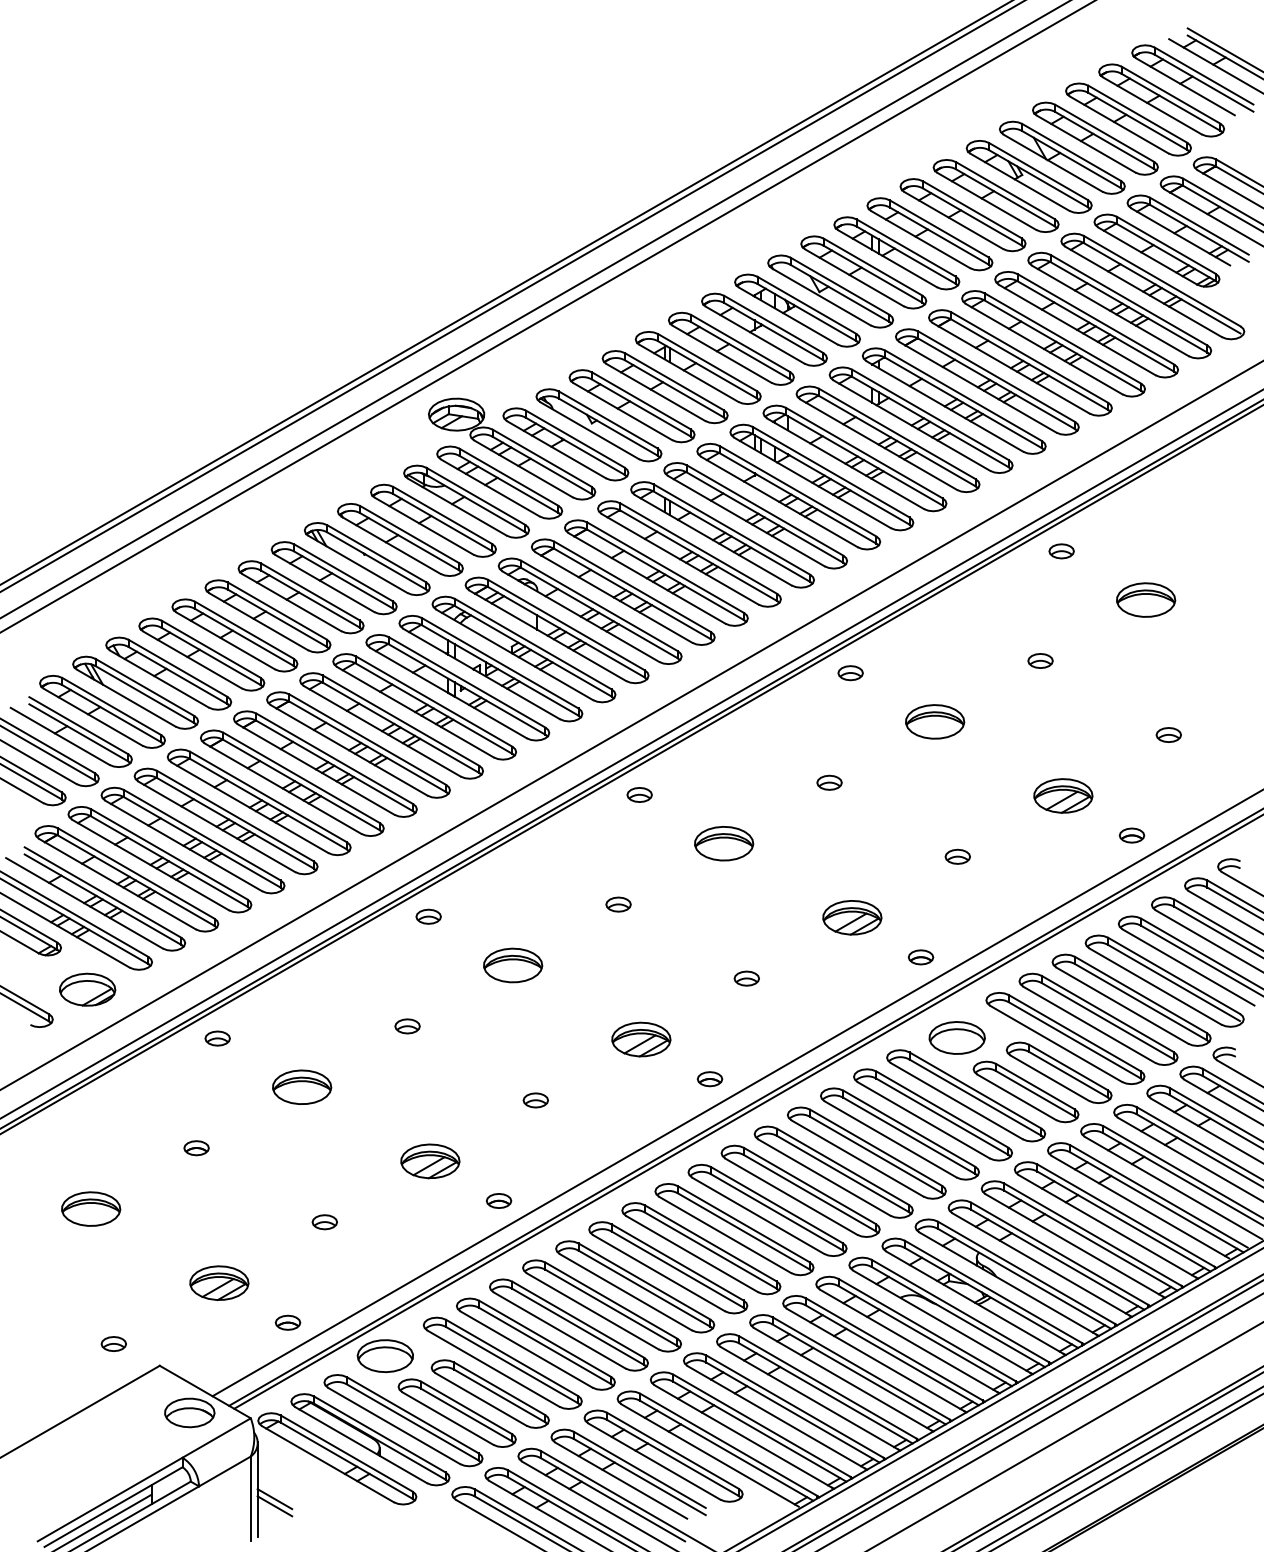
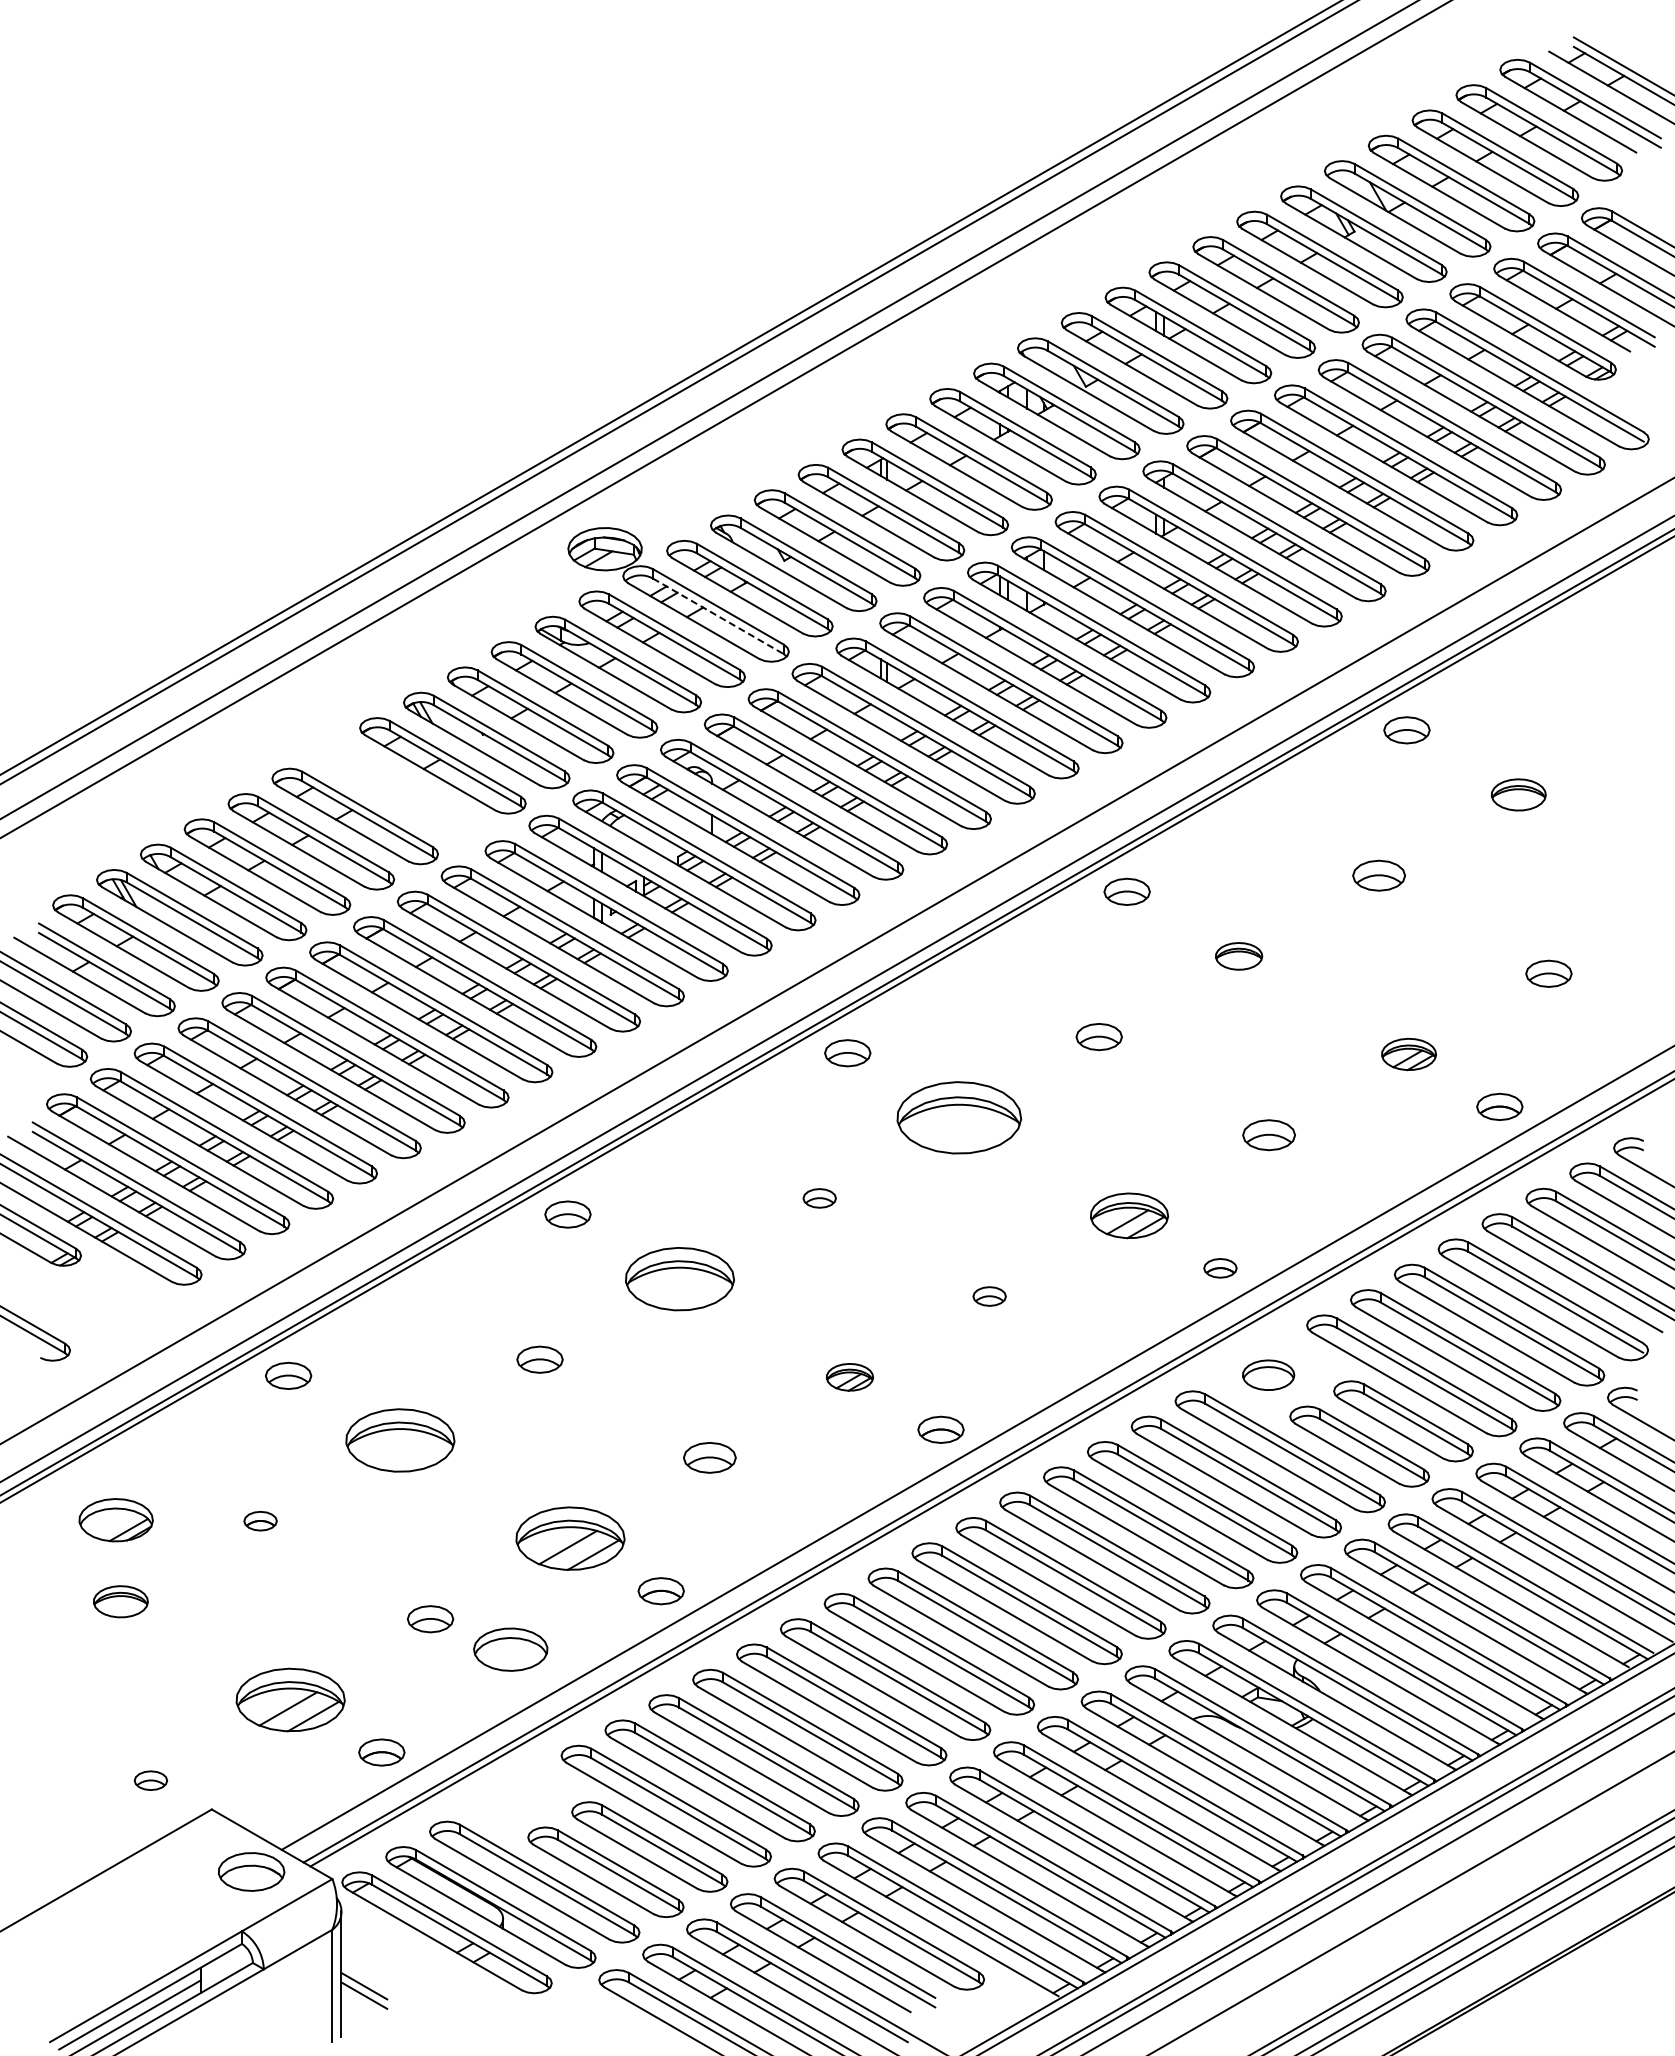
line: (542, 465) -> (718, 616), solid -> dashed
part: (1061, 551) -> (1406, 730), size x1.4
part: (300, 596) -> (398, 790), removed
part: (1145, 599) -> (1518, 794), size x0.7
part: (1040, 660) -> (1378, 875), size x1.6
part: (850, 672) -> (1127, 891), size x1.4
part: (934, 722) -> (1238, 956), size x0.6
part: (1168, 734) -> (1548, 973), size x1.4
part: (829, 782) -> (1099, 1036), size x1.4
part: (639, 794) -> (847, 1052), size x1.4
part: (1062, 795) -> (1408, 1054), size x0.7
part: (1132, 835) -> (1500, 1106), size x1.4
part: (724, 843) -> (959, 1117), size x1.6
part: (958, 856) -> (1269, 1134), size x1.6
part: (428, 916) -> (568, 1214), size x1.4
part: (512, 965) -> (679, 1278), size x1.4
part: (87, 989) -> (115, 1520), moved
part: (407, 1026) -> (540, 1359), size x1.4
part: (217, 1038) -> (288, 1375), size x1.4
part: (957, 1038) -> (1268, 1375), size x0.7
part: (641, 1039) -> (849, 1377), size x0.6
part: (709, 1079) -> (940, 1429), size x1.4
part: (302, 1087) -> (400, 1440), size x1.4
part: (536, 1100) -> (710, 1457), size x1.6
part: (429, 1161) -> (569, 1538), size x1.4
part: (499, 1200) -> (661, 1590), size x1.4
part: (90, 1208) -> (120, 1601), size x0.7
part: (324, 1222) -> (430, 1619), size x1.4
part: (219, 1282) -> (290, 1699), size x1.4
part: (287, 1322) -> (381, 1752), size x1.4
part: (385, 1355) -> (510, 1649), moved

